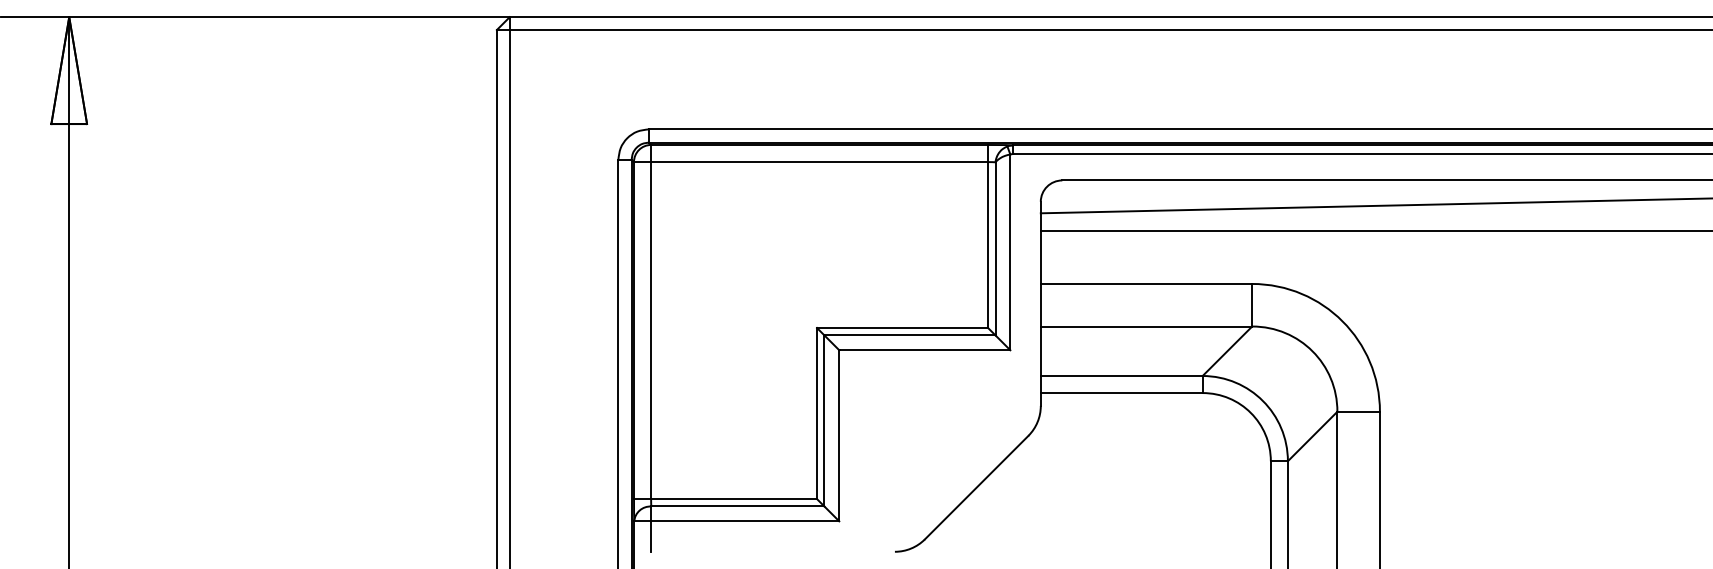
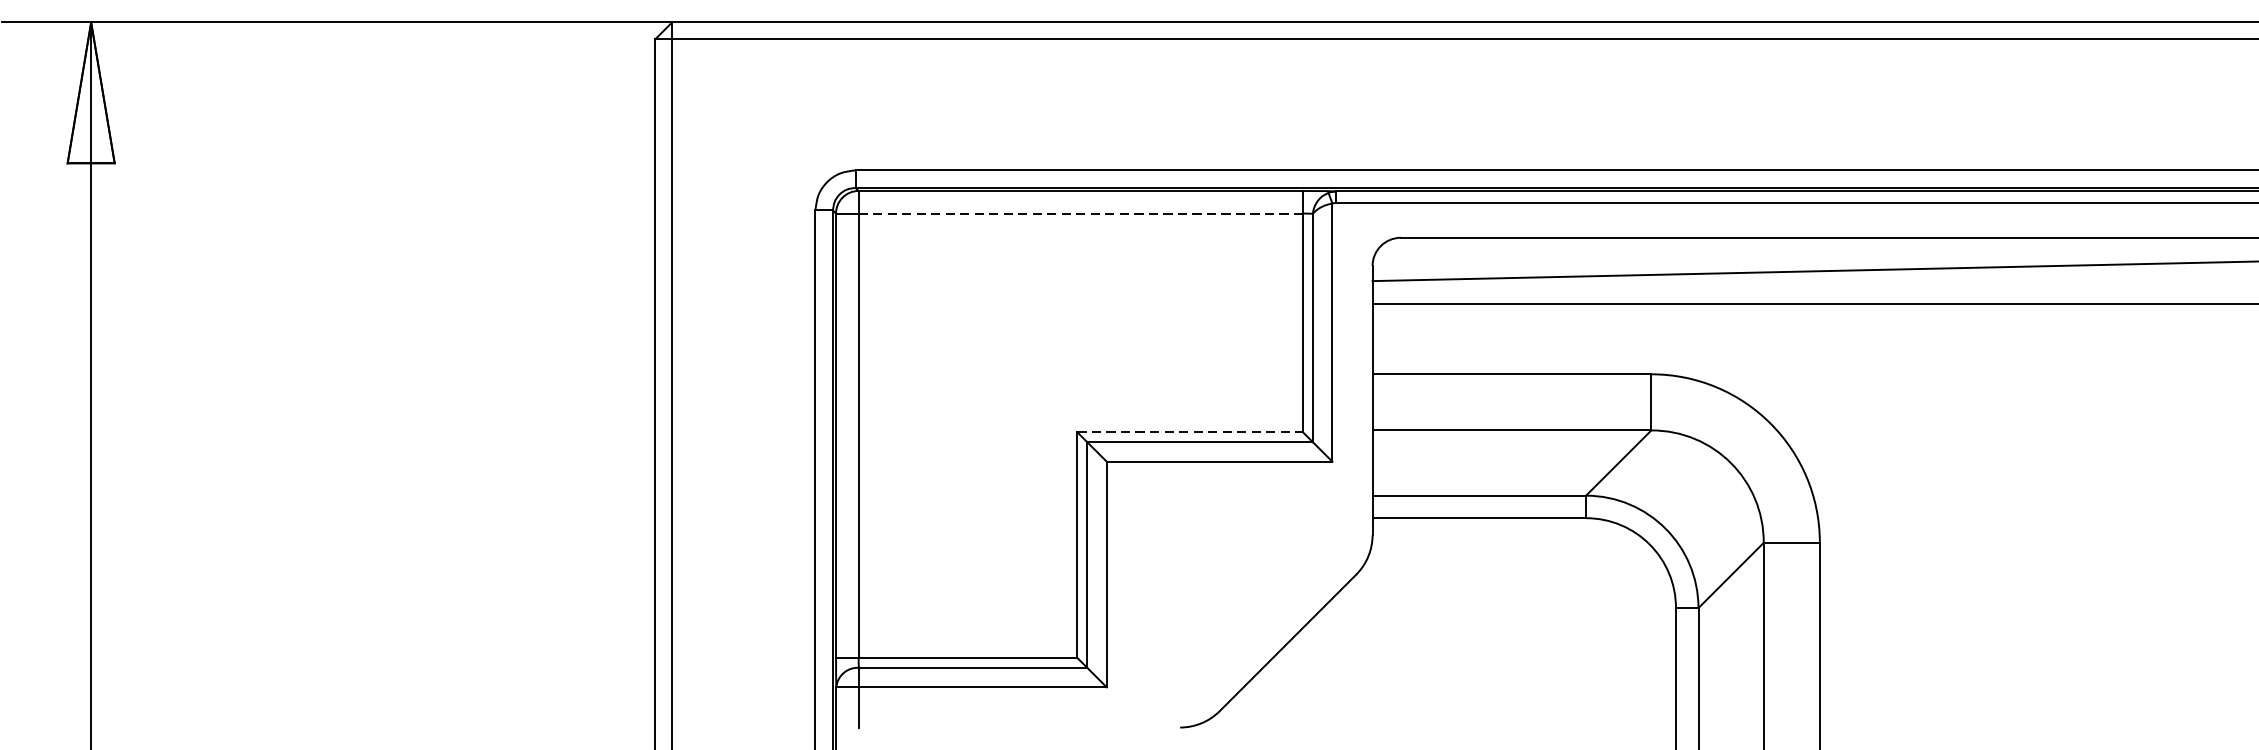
line: (819, 162) -> (1080, 214), solid -> dashed
line: (902, 328) -> (1190, 433), solid -> dashed

